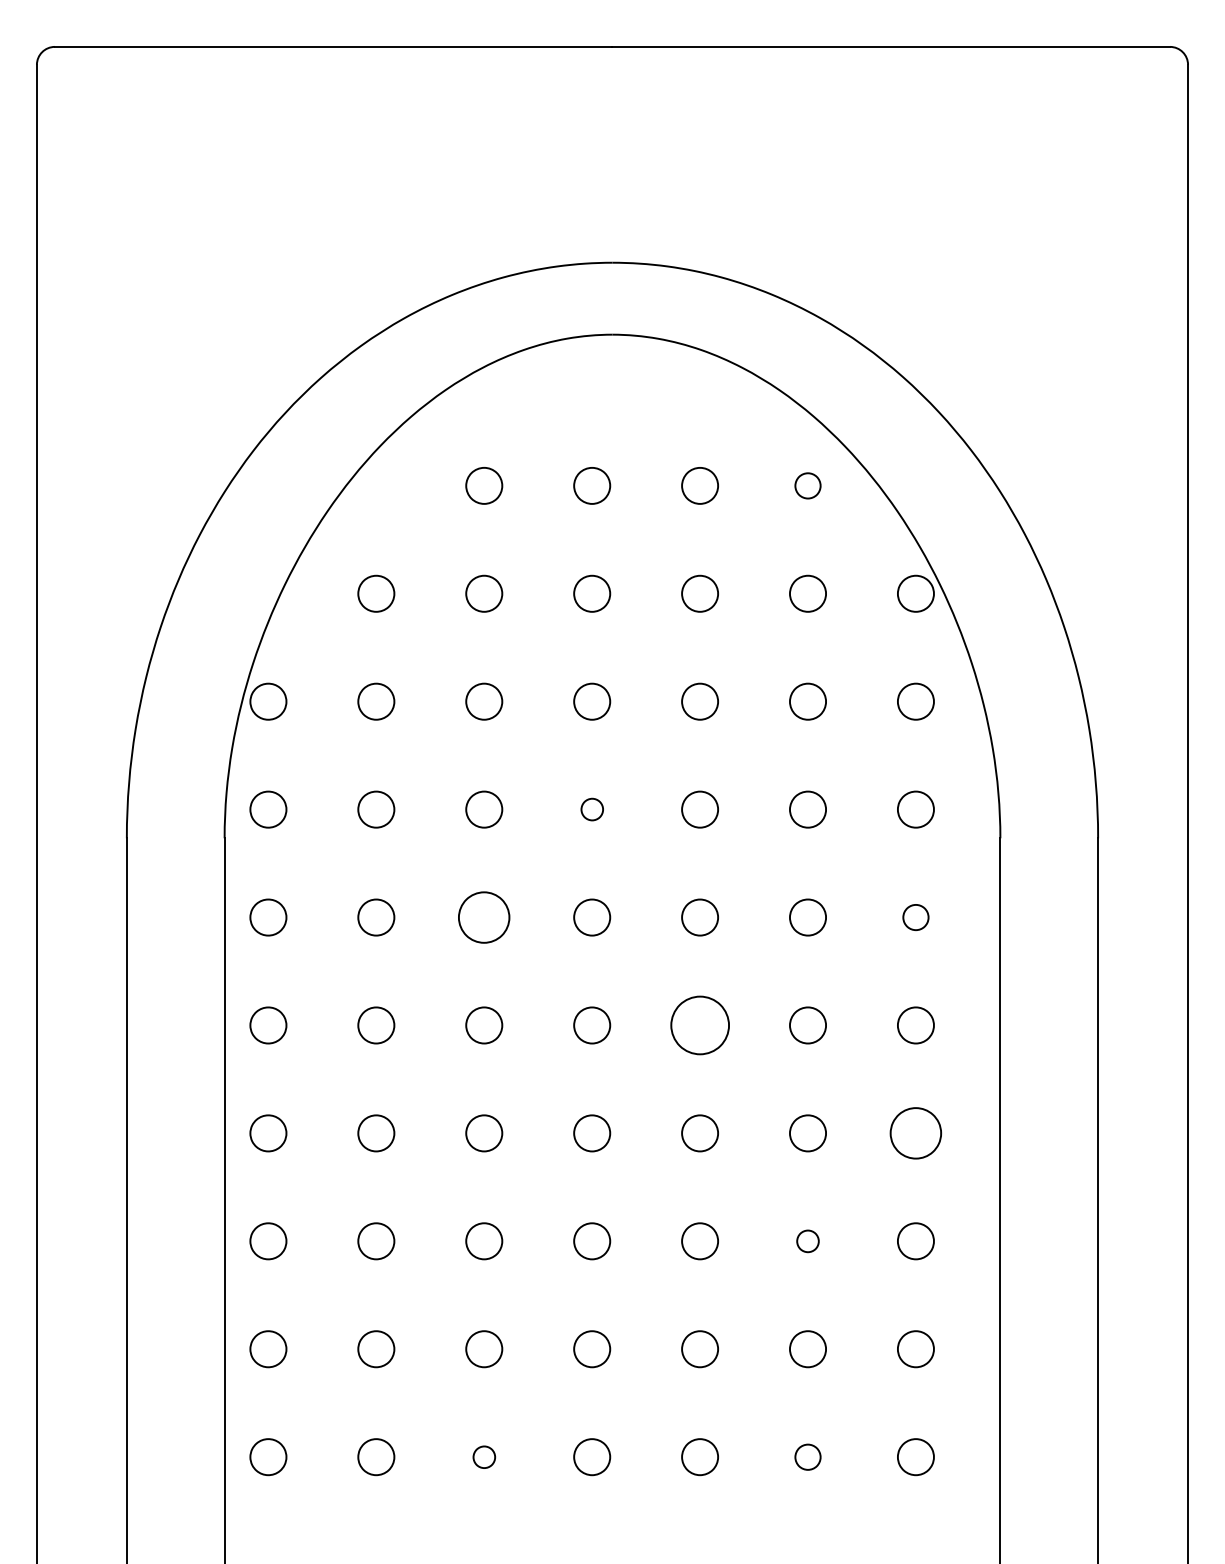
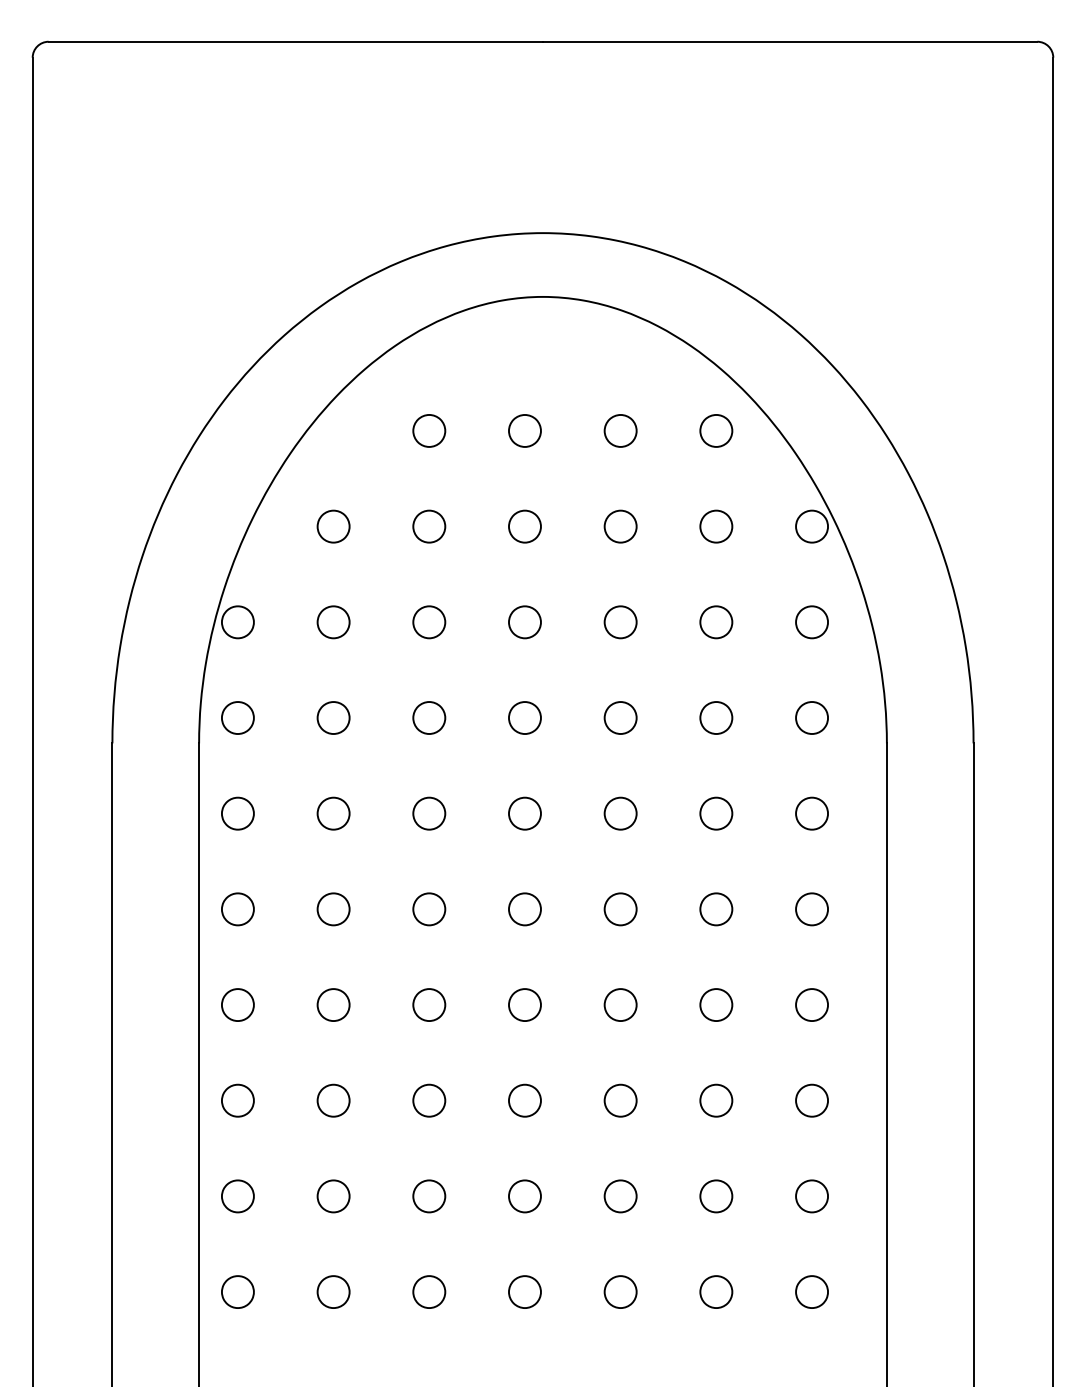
part: (807, 485) -> (715, 430), size x1.43
part: (592, 809) -> (525, 717), size x1.67
part: (484, 917) -> (429, 813), size x0.71
part: (915, 917) -> (811, 813), size x1.43
part: (699, 1025) -> (620, 909), size x0.62
part: (915, 1133) -> (811, 1005), size x0.71
part: (807, 1241) -> (715, 1100), size x1.67
part: (484, 1457) -> (429, 1292), size x1.67
part: (807, 1457) -> (715, 1292), size x1.43

